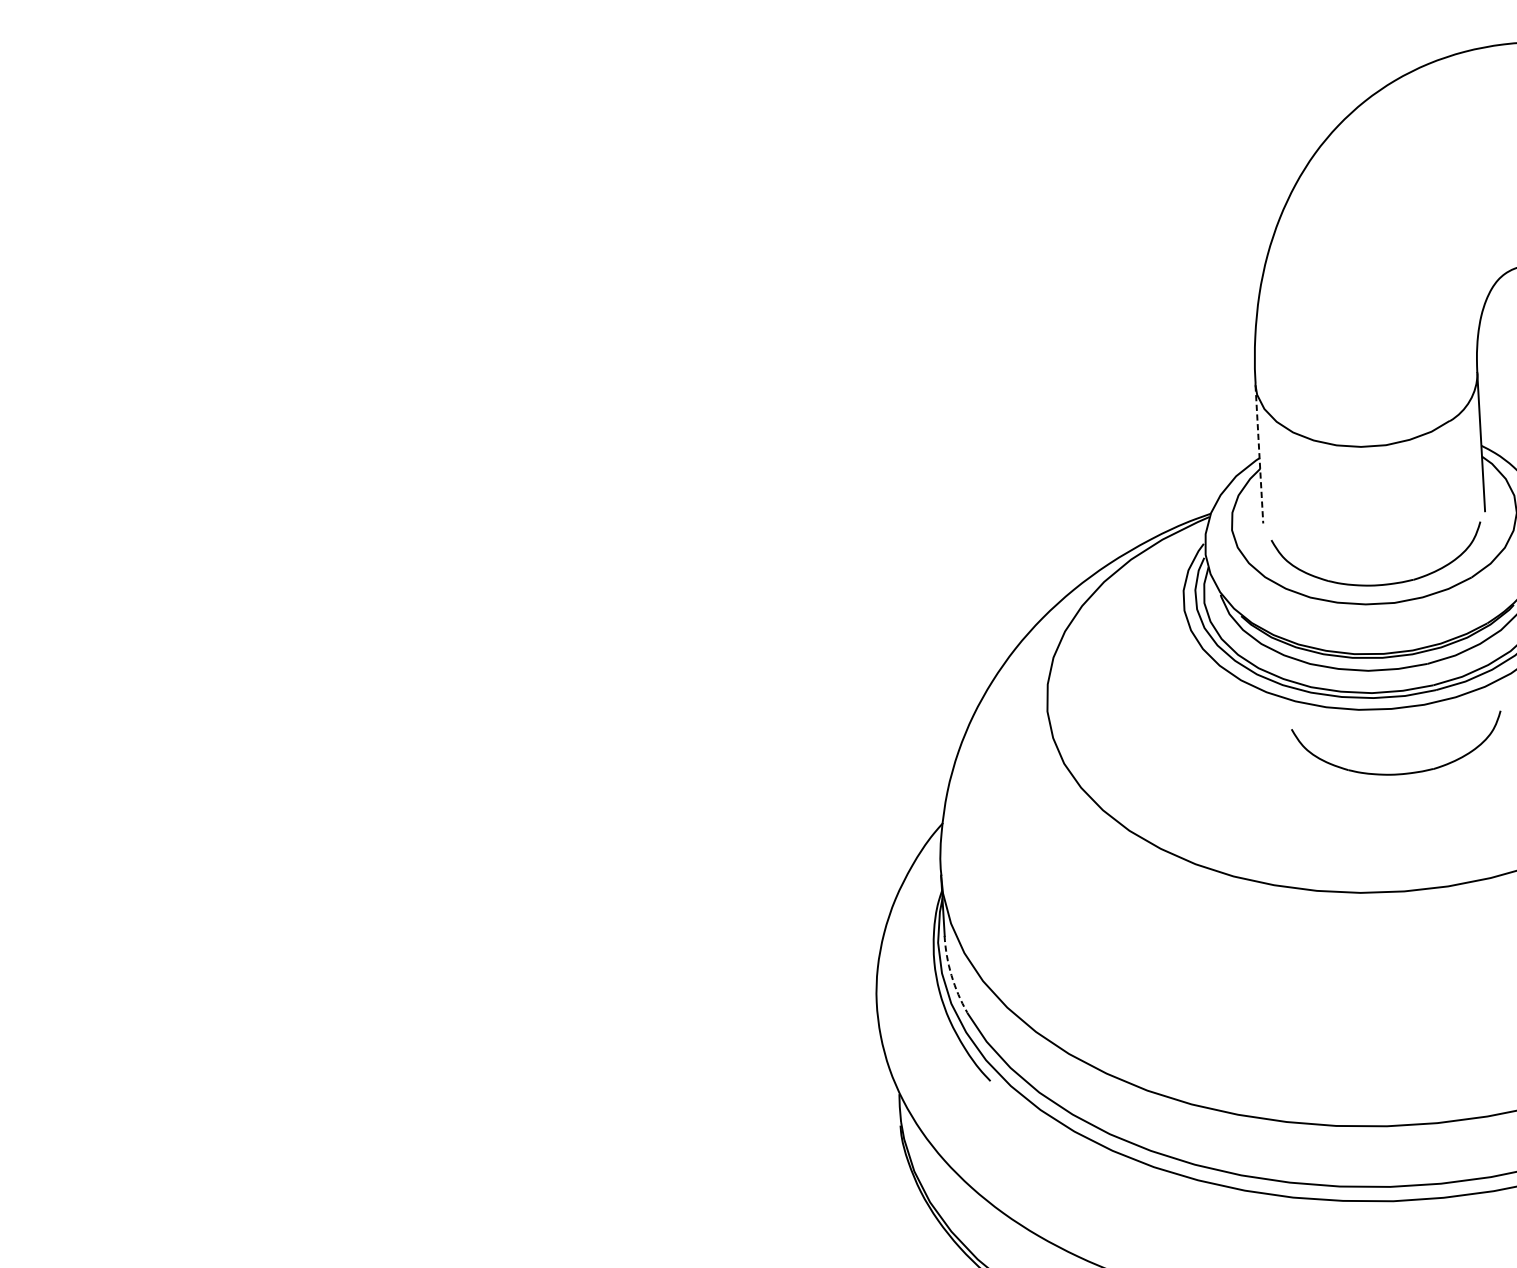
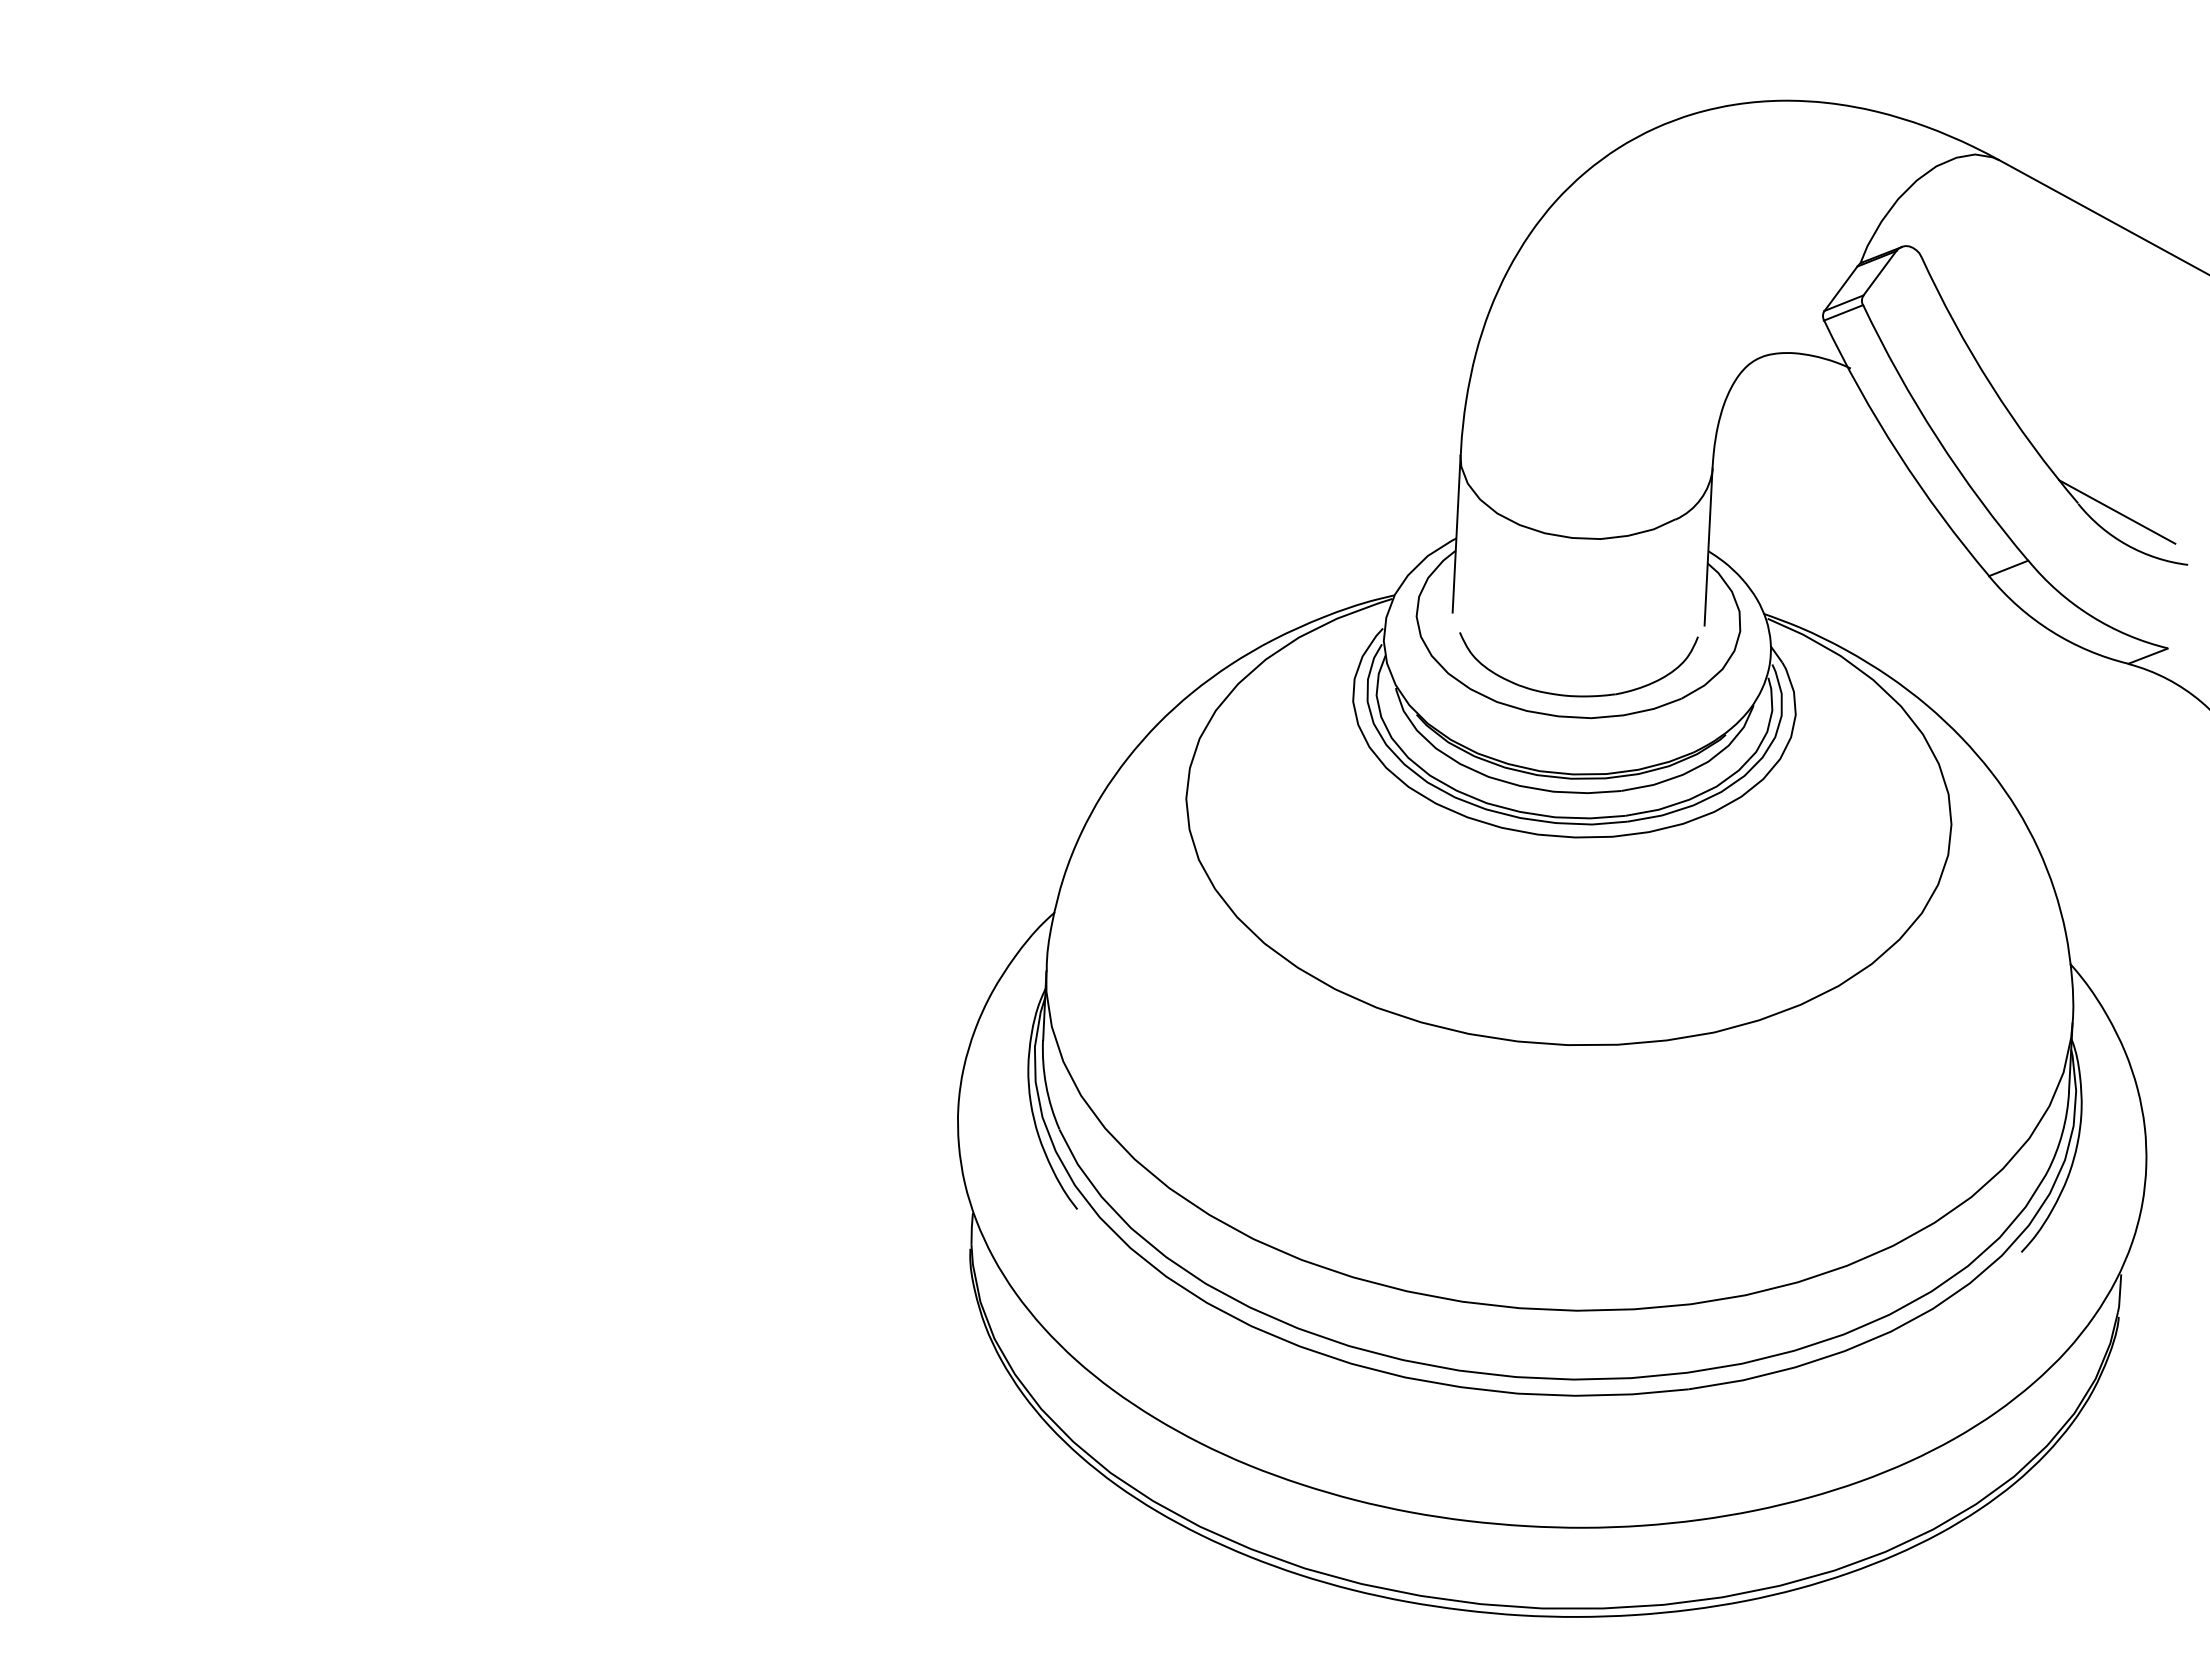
line: (1259, 454) -> (1456, 534), dashed -> solid
part: (1401, 773) -> (1578, 911), removed
arc: (951, 975) -> (1046, 1085), dashed -> solid

